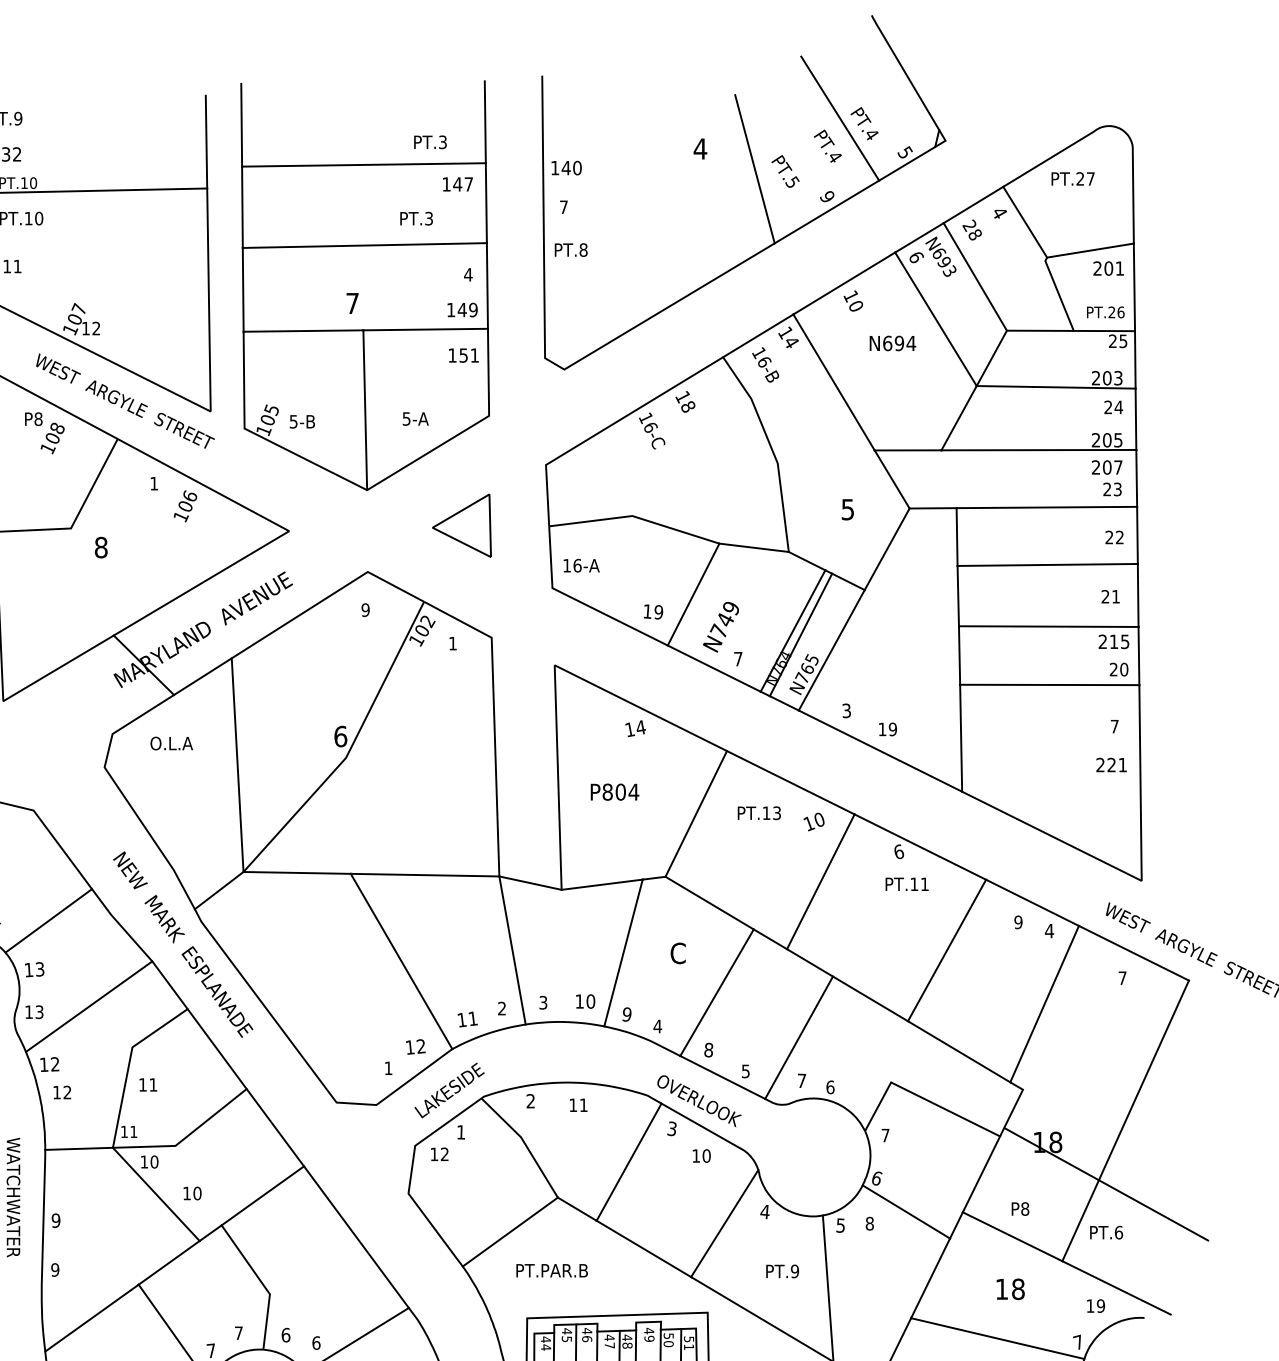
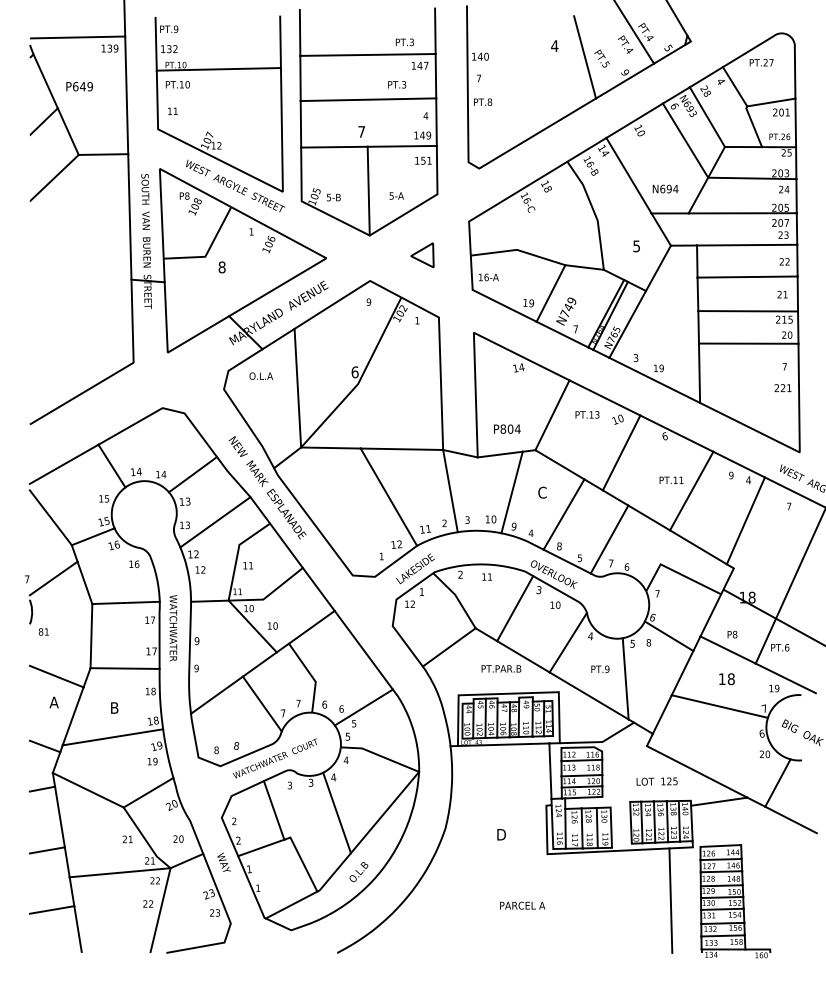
text: (892, 342) -> (665, 188), moved
part: (462, 526) -> (422, 255), size x0.7
text: (615, 790) -> (507, 428), moved
text: (907, 882) -> (671, 479), moved
text: (552, 1270) -> (501, 668), moved

